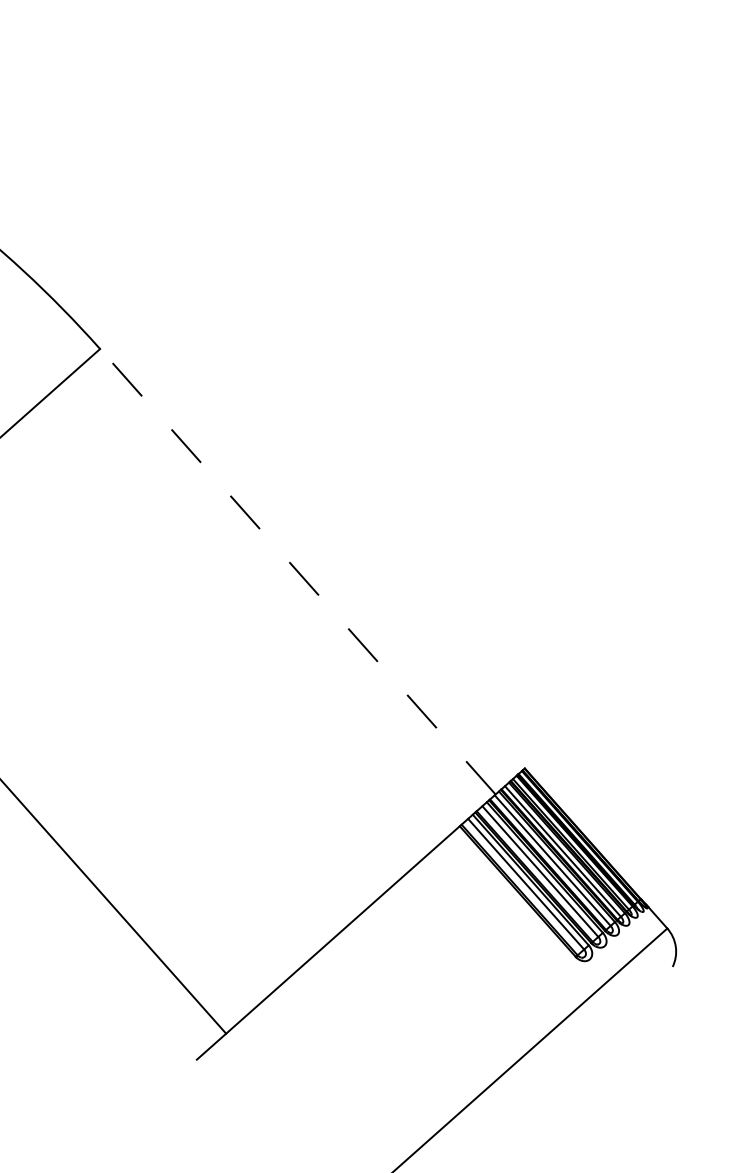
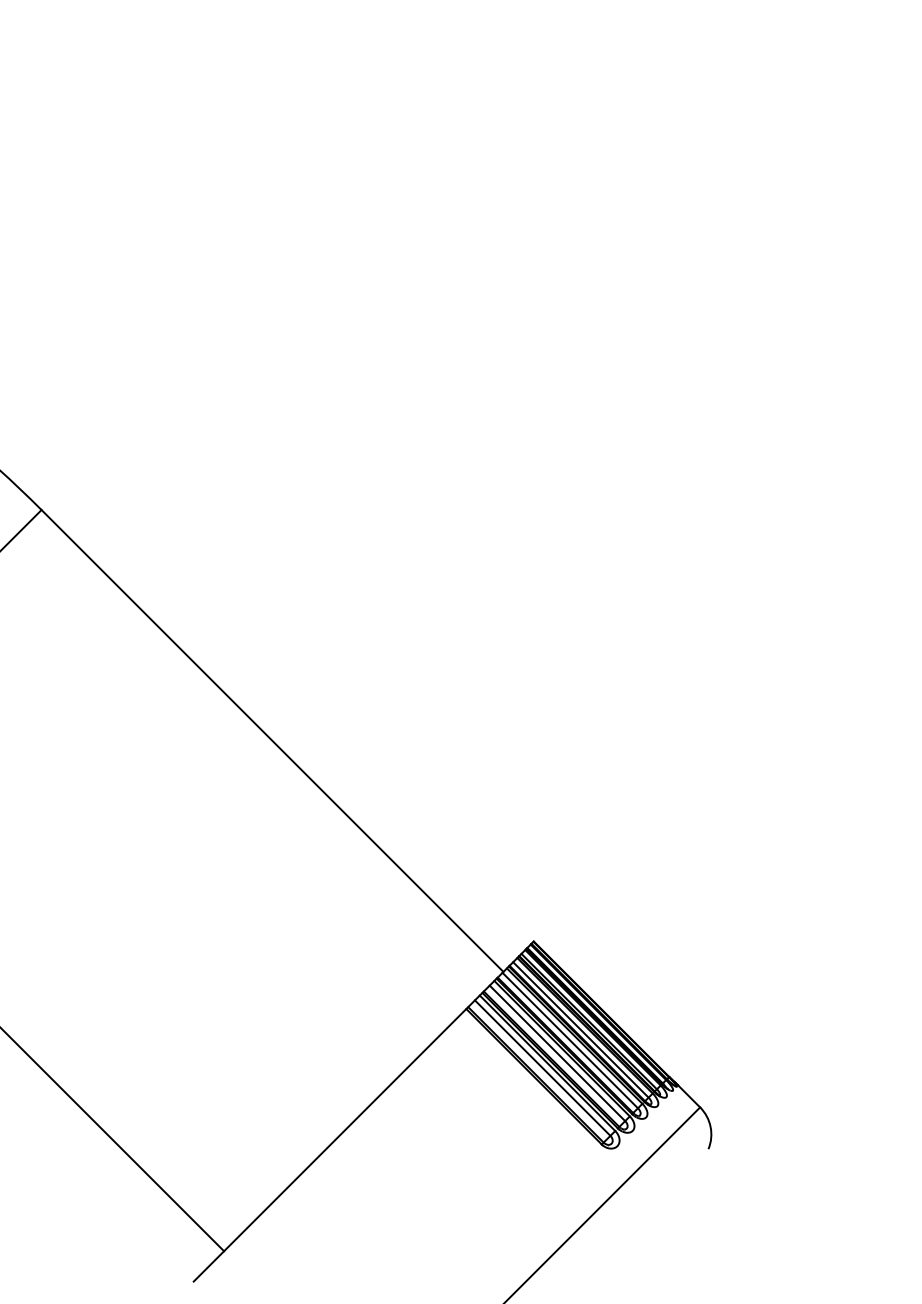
line: (297, 571) -> (272, 740), dashed -> solid

